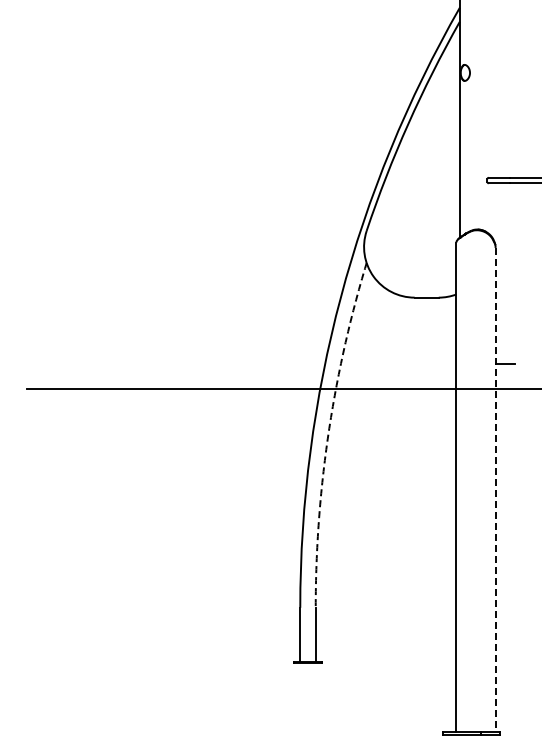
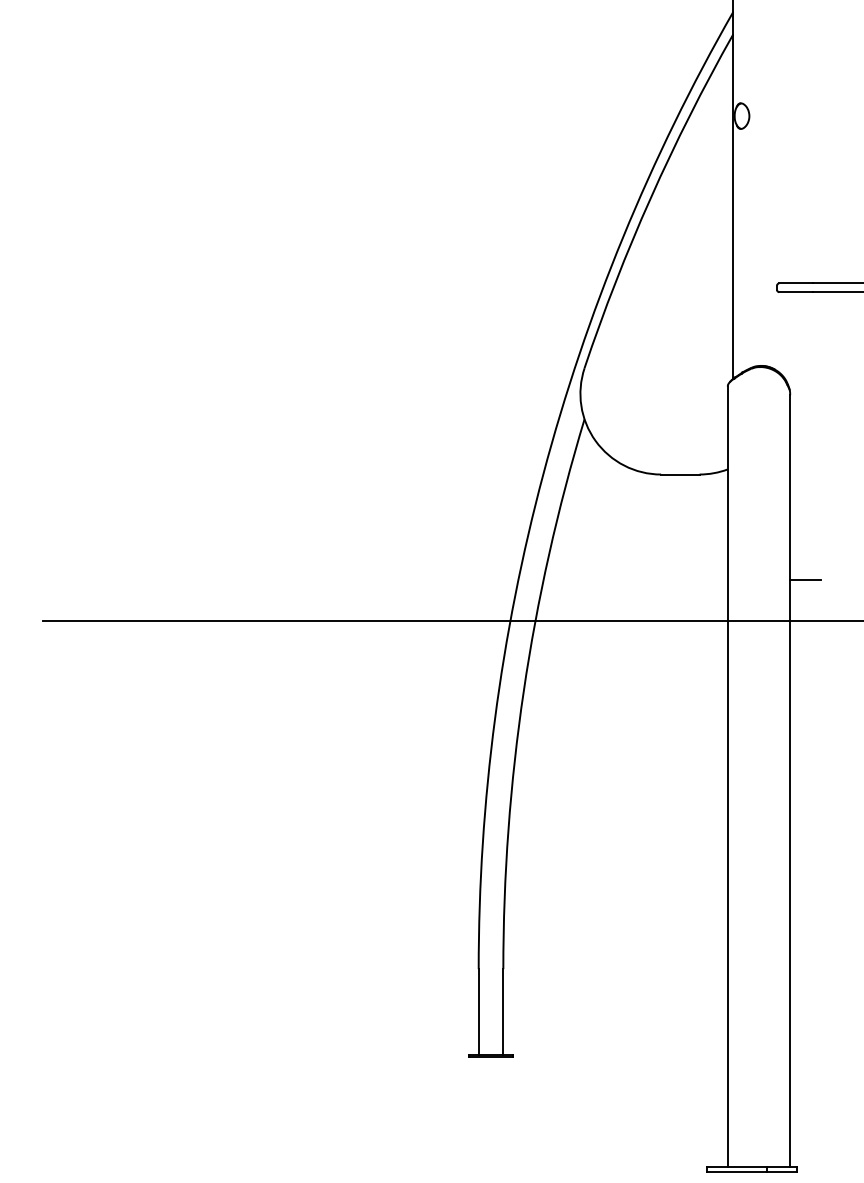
arc: (328, 433) -> (523, 691), dashed -> solid
line: (495, 490) -> (790, 782), dashed -> solid

